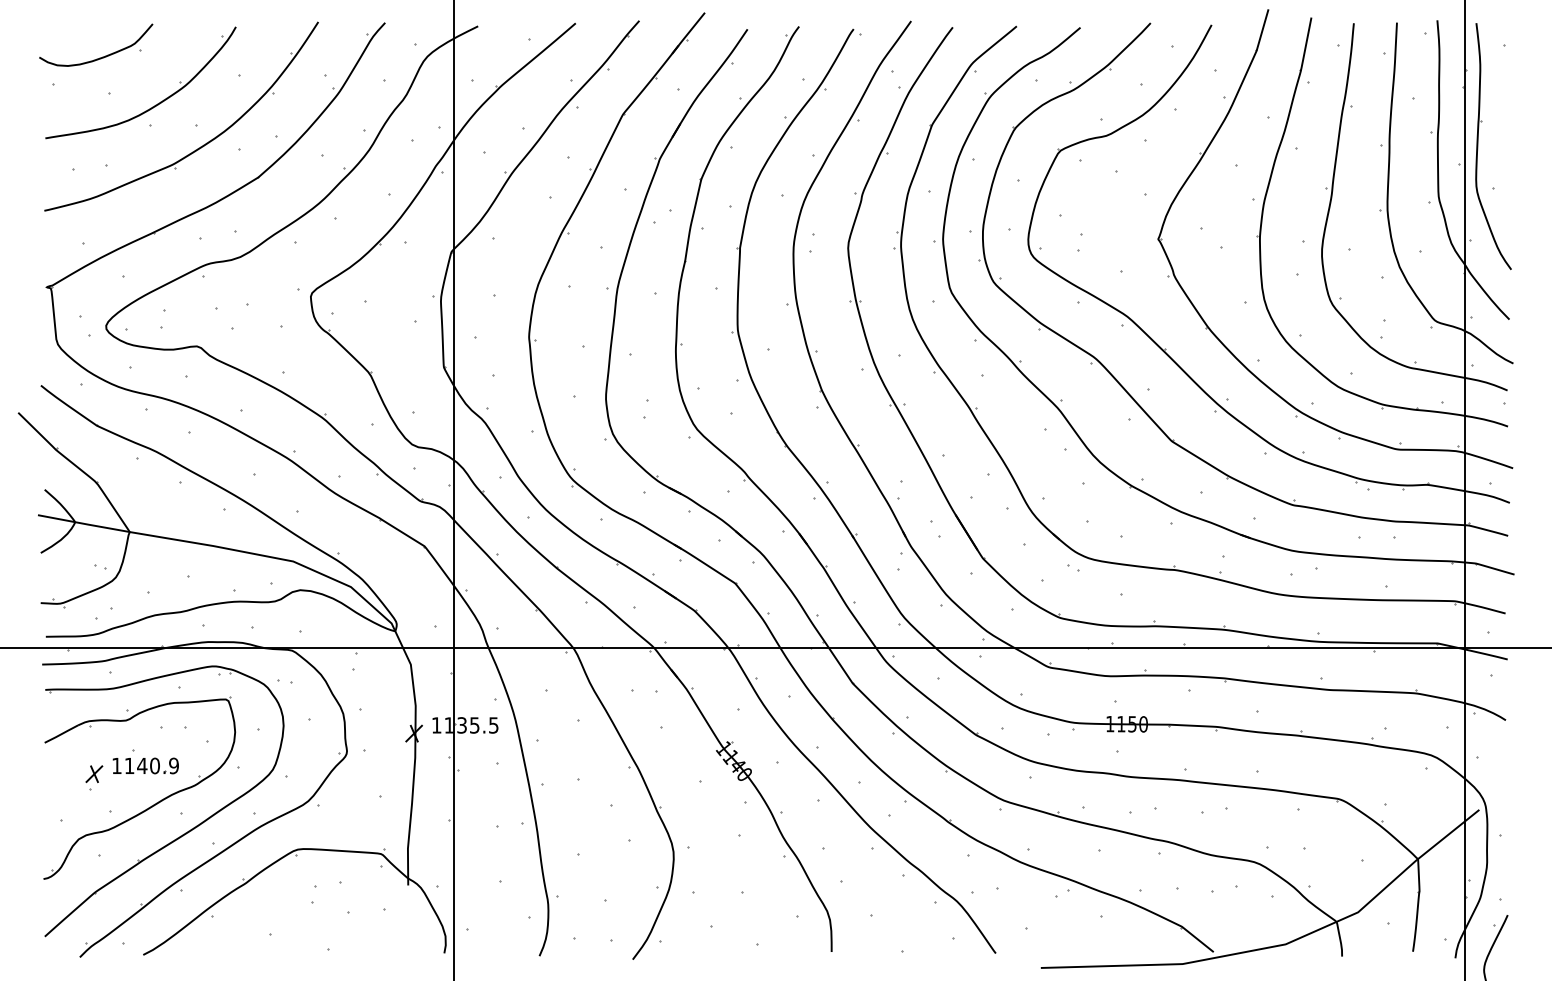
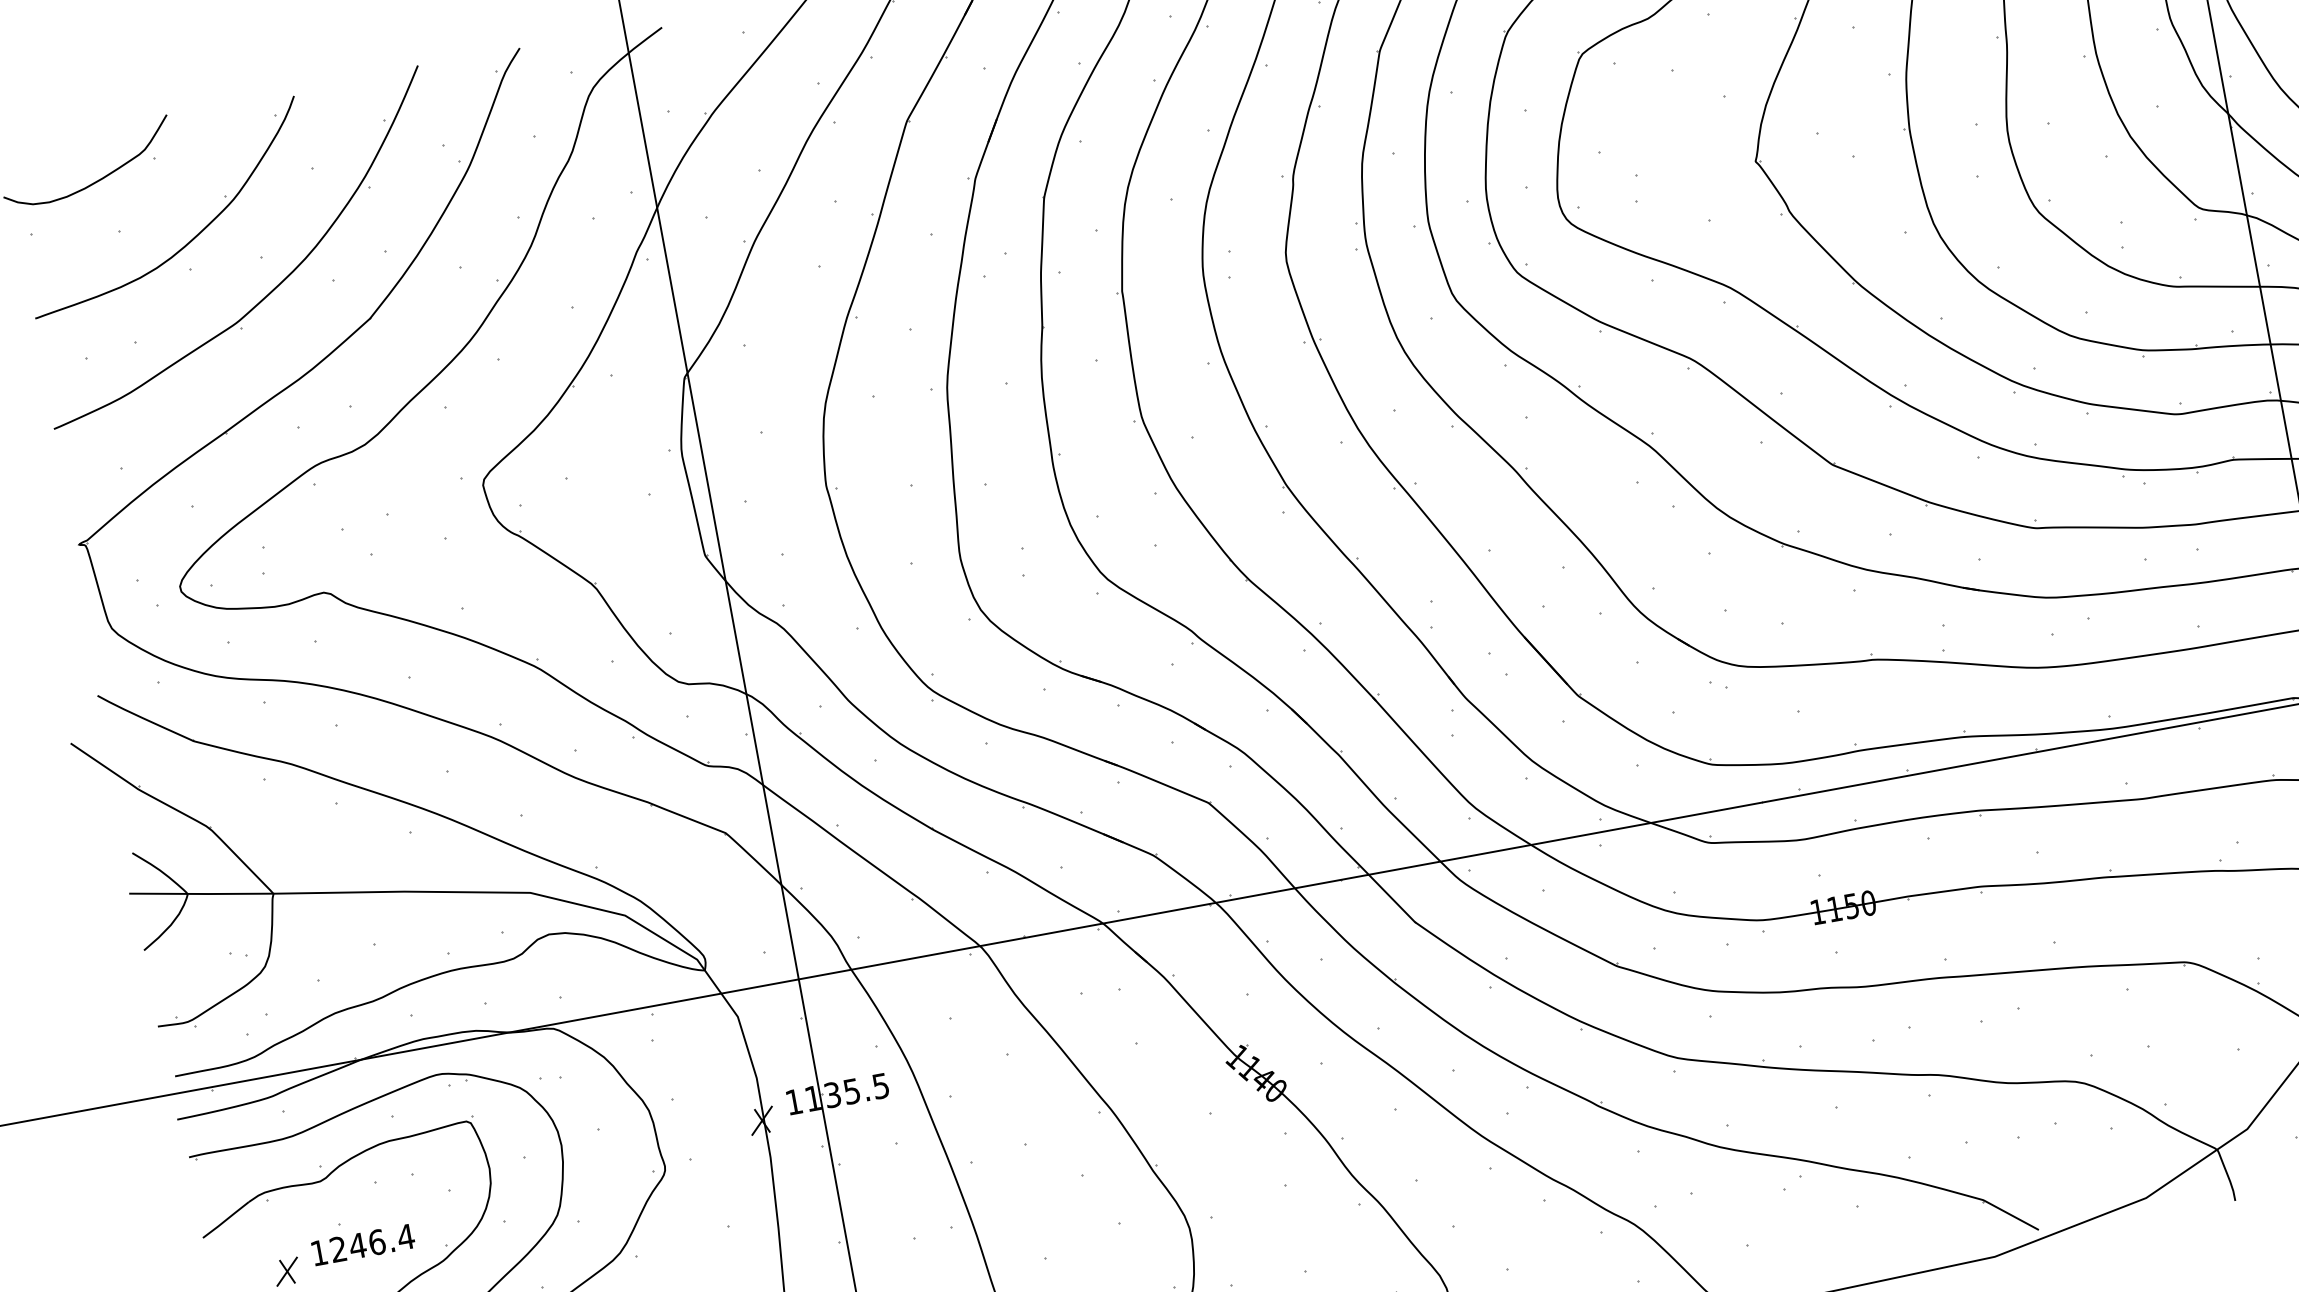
text: (151, 765) -> (371, 1242), 1140.9 -> 1246.4

